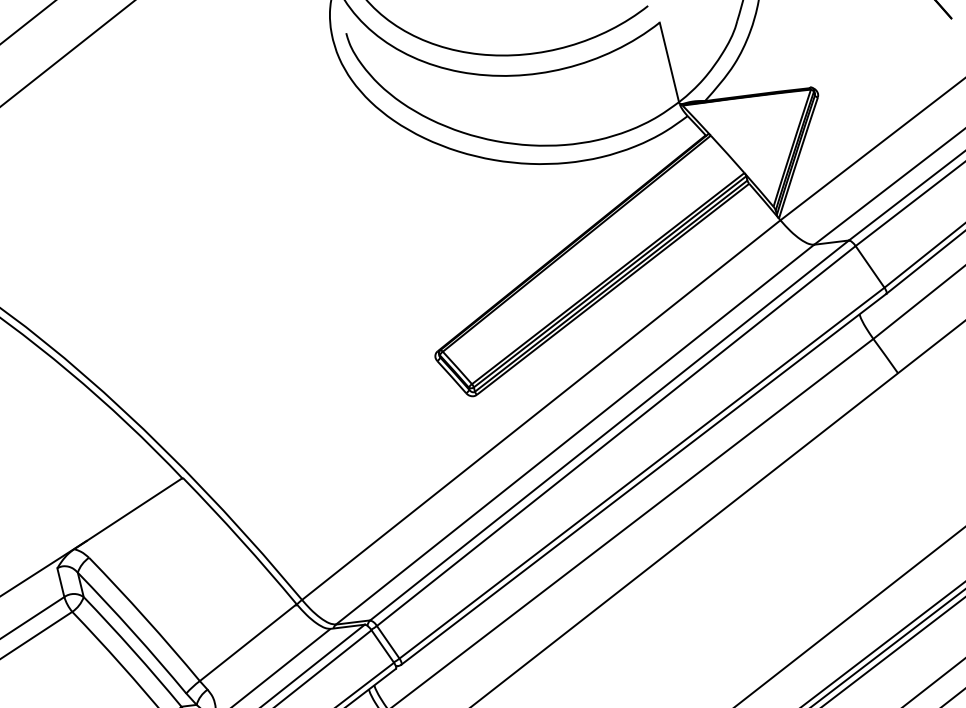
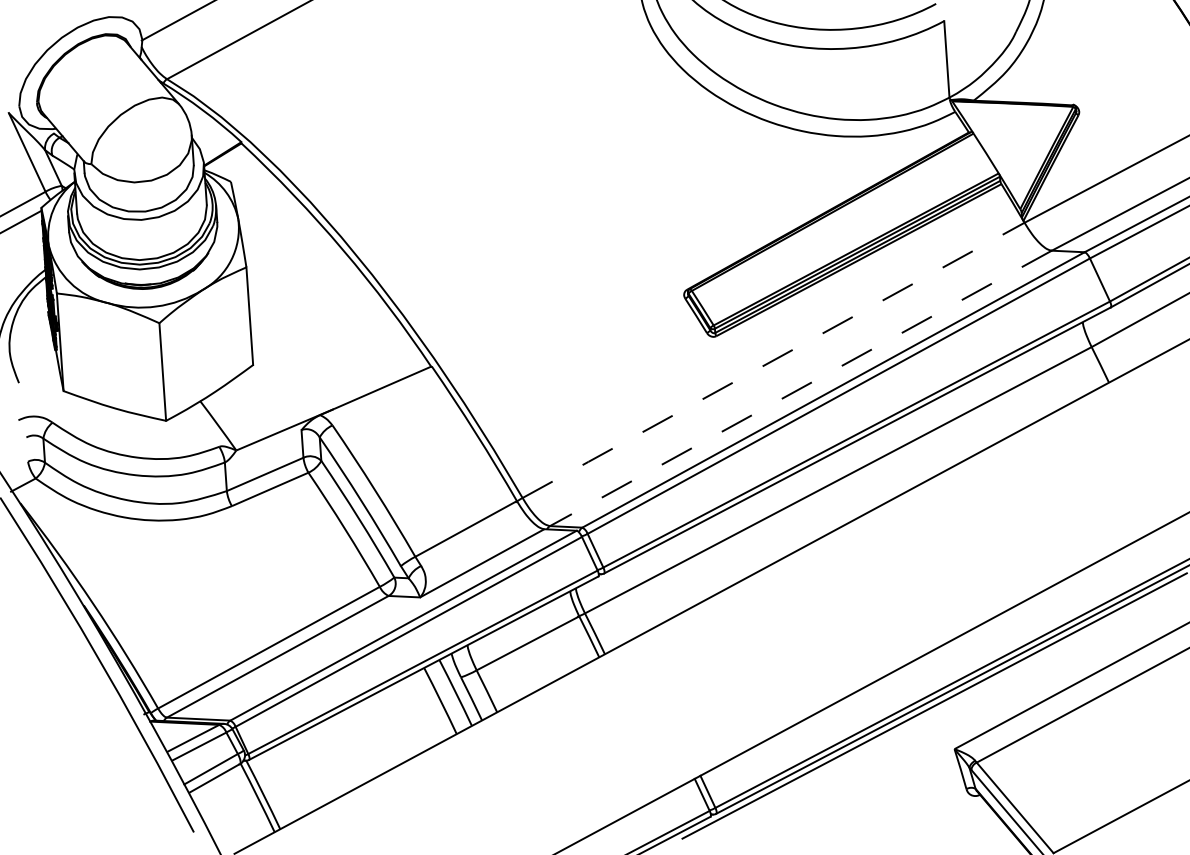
line: (541, 410) -> (773, 360), solid -> dashed
line: (574, 434) -> (800, 388), solid -> dashed

